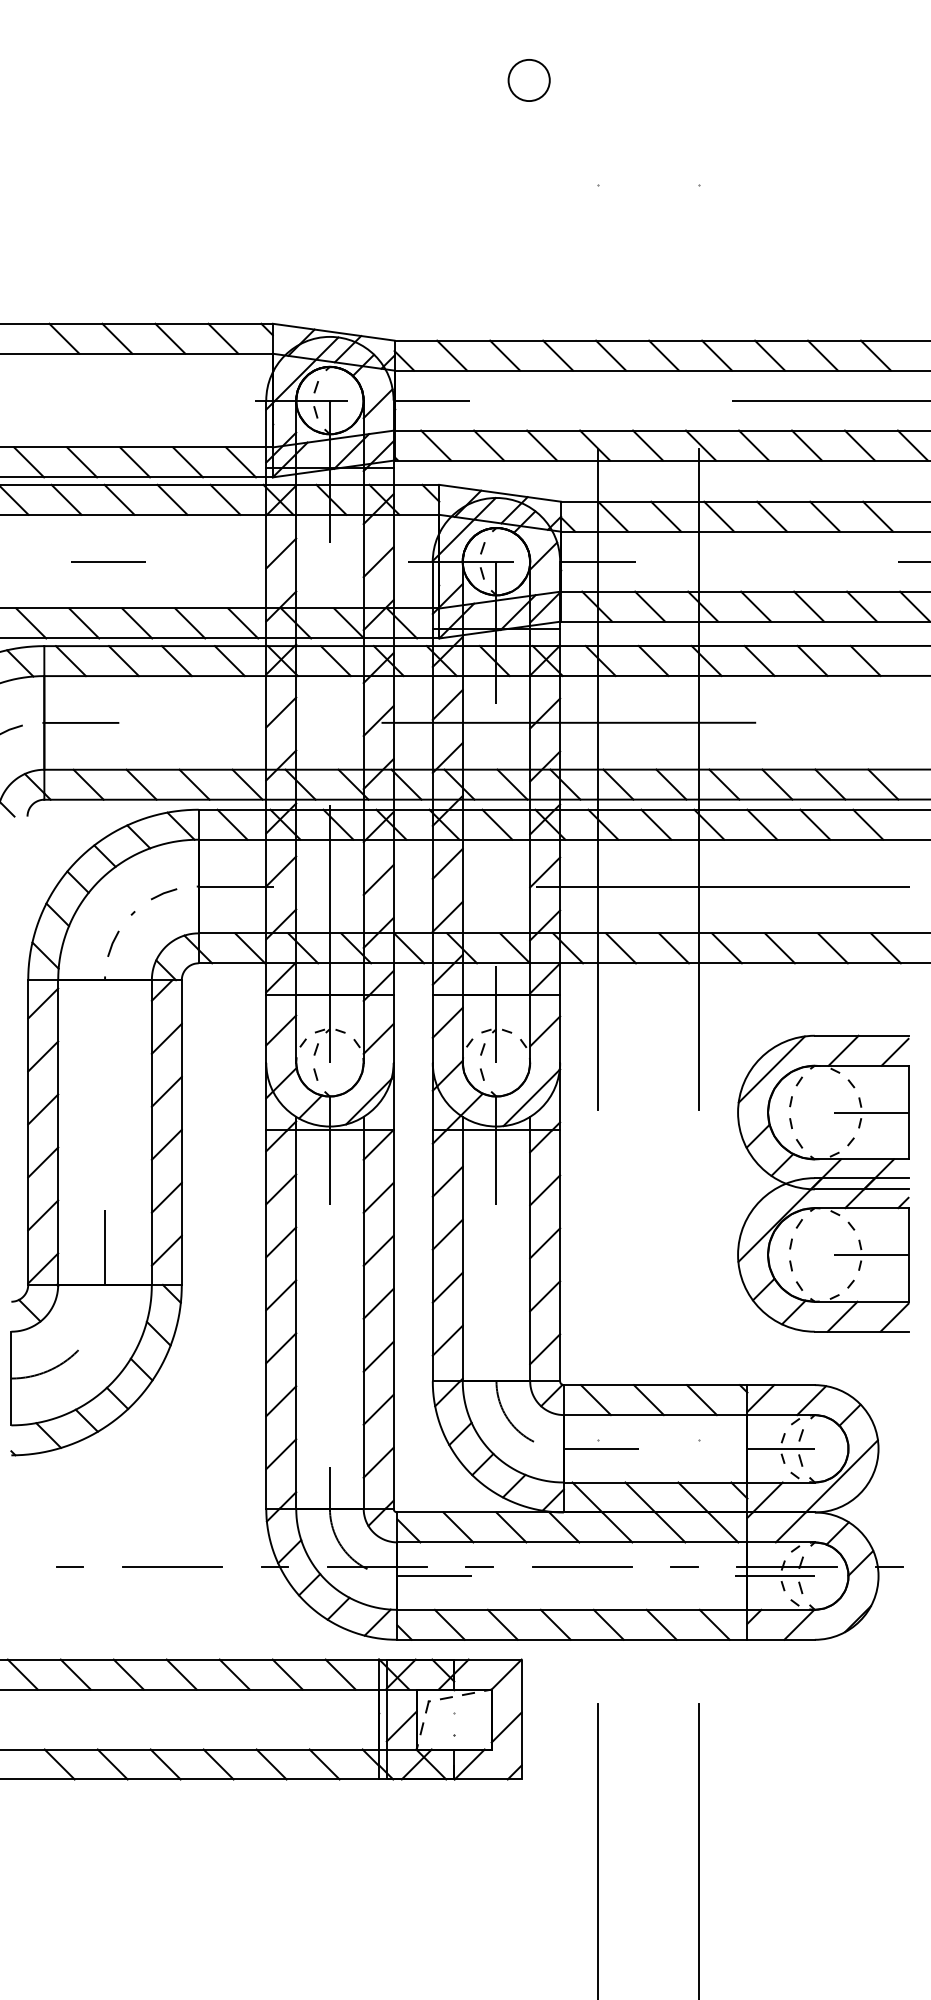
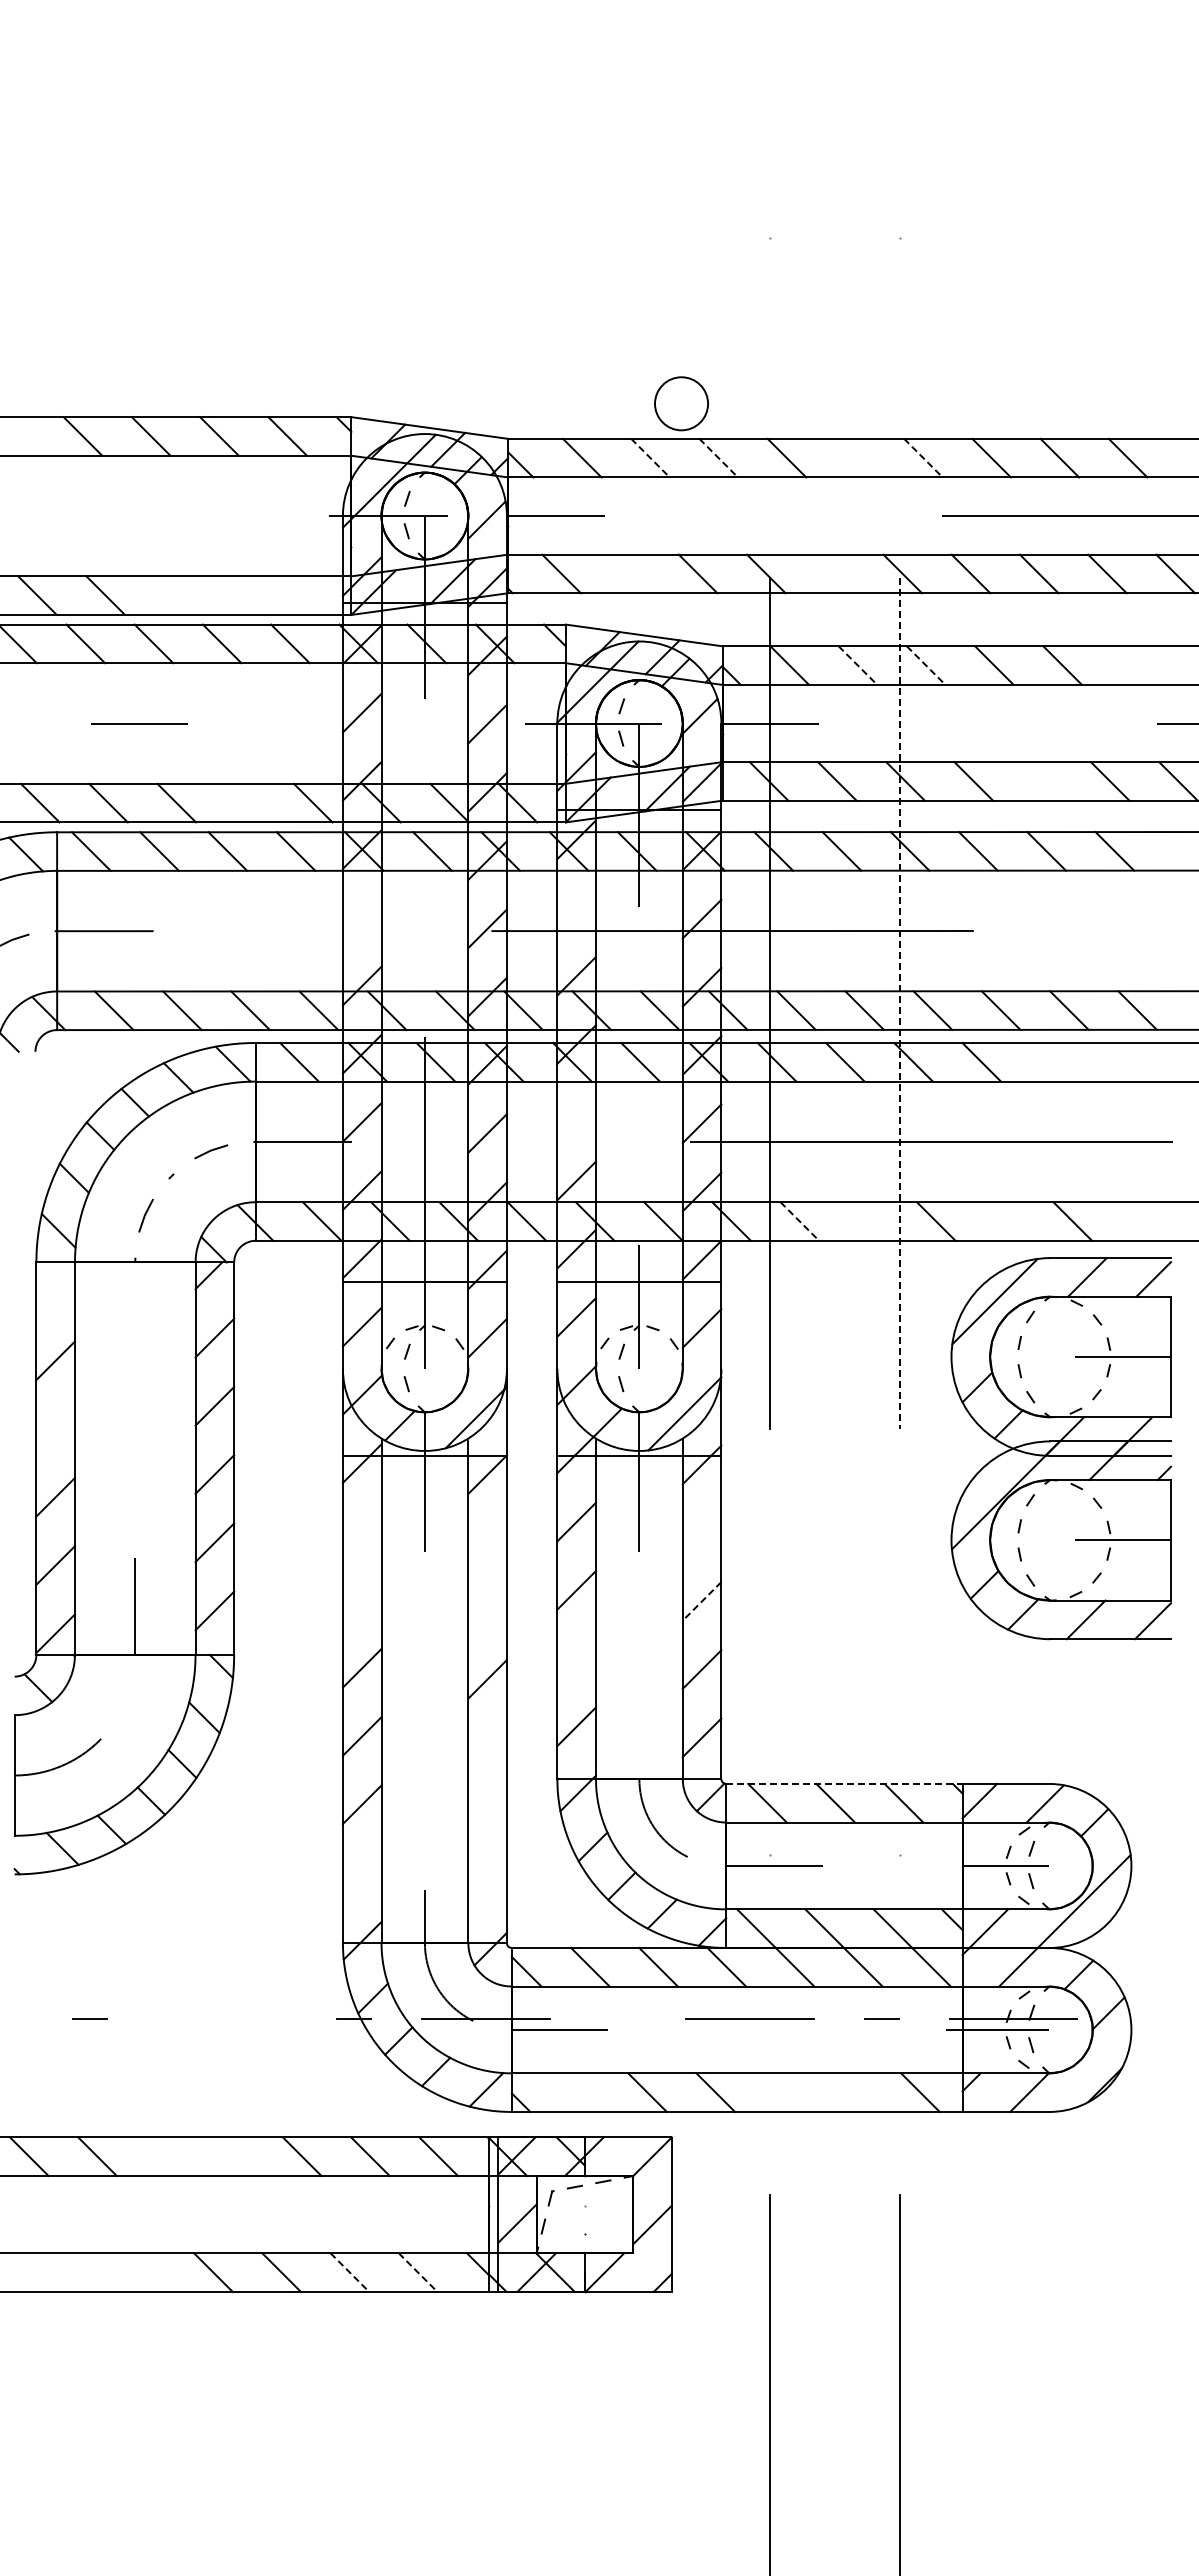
circle: (529, 80) -> (681, 403), moved
line: (505, 355) -> (650, 458), solid -> dashed
line: (558, 355) -> (719, 458), solid -> dashed
line: (663, 355) -> (854, 457), removed
line: (717, 355) -> (923, 458), solid -> dashed
line: (488, 445) -> (629, 573), removed
line: (647, 445) -> (834, 573), removed
line: (134, 462) -> (173, 595), removed
line: (187, 462) -> (241, 595), removed
line: (241, 462) -> (310, 595), removed
line: (666, 516) -> (858, 665), solid -> dashed
line: (719, 516) -> (926, 665), solid -> dashed
line: (877, 516) -> (1130, 665), removed
line: (808, 606) -> (1041, 781), removed
line: (189, 623) -> (244, 802), removed
line: (447, 704) -> (576, 907), removed
line: (280, 712) -> (361, 917), removed
line: (698, 779) -> (899, 1004), solid -> dashed
line: (814, 824) -> (1049, 1061), removed
line: (867, 824) -> (1117, 1061), removed
line: (447, 863) -> (576, 1112), removed
line: (621, 948) -> (800, 1221), solid -> dashed
line: (673, 948) -> (867, 1221), removed
line: (779, 948) -> (1004, 1221), removed
line: (885, 948) -> (1140, 1221), removed
line: (43, 1003) -> (55, 1292), removed
line: (43, 1109) -> (55, 1428), removed
part: (823, 1183) -> (1061, 1448), moved
line: (280, 1189) -> (361, 1531), removed
line: (544, 1189) -> (701, 1532), removed
line: (378, 1197) -> (487, 1542), removed
line: (280, 1241) -> (361, 1599), removed
line: (544, 1243) -> (701, 1601), solid -> dashed
line: (378, 1250) -> (487, 1610), removed
line: (447, 1287) -> (576, 1658), removed
line: (378, 1356) -> (487, 1747), removed
line: (655, 1384) -> (844, 1783), solid -> dashed
line: (378, 1409) -> (487, 1815), removed
line: (280, 1453) -> (361, 1872), removed
line: (378, 1462) -> (487, 1883), removed
line: (171, 1567) -> (221, 2018), removed
line: (479, 1567) -> (617, 2018), removed
line: (889, 1567) -> (1145, 2018), removed
line: (449, 1624) -> (579, 2092), removed
line: (608, 1624) -> (783, 2092), removed
line: (661, 1624) -> (851, 2092), removed
line: (128, 1674) -> (165, 2156), removed
line: (181, 1674) -> (233, 2156), removed
line: (59, 1764) -> (76, 2272), removed
line: (112, 1764) -> (144, 2272), removed
line: (272, 1764) -> (350, 2272), solid -> dashed
line: (324, 1764) -> (418, 2272), solid -> dashed

